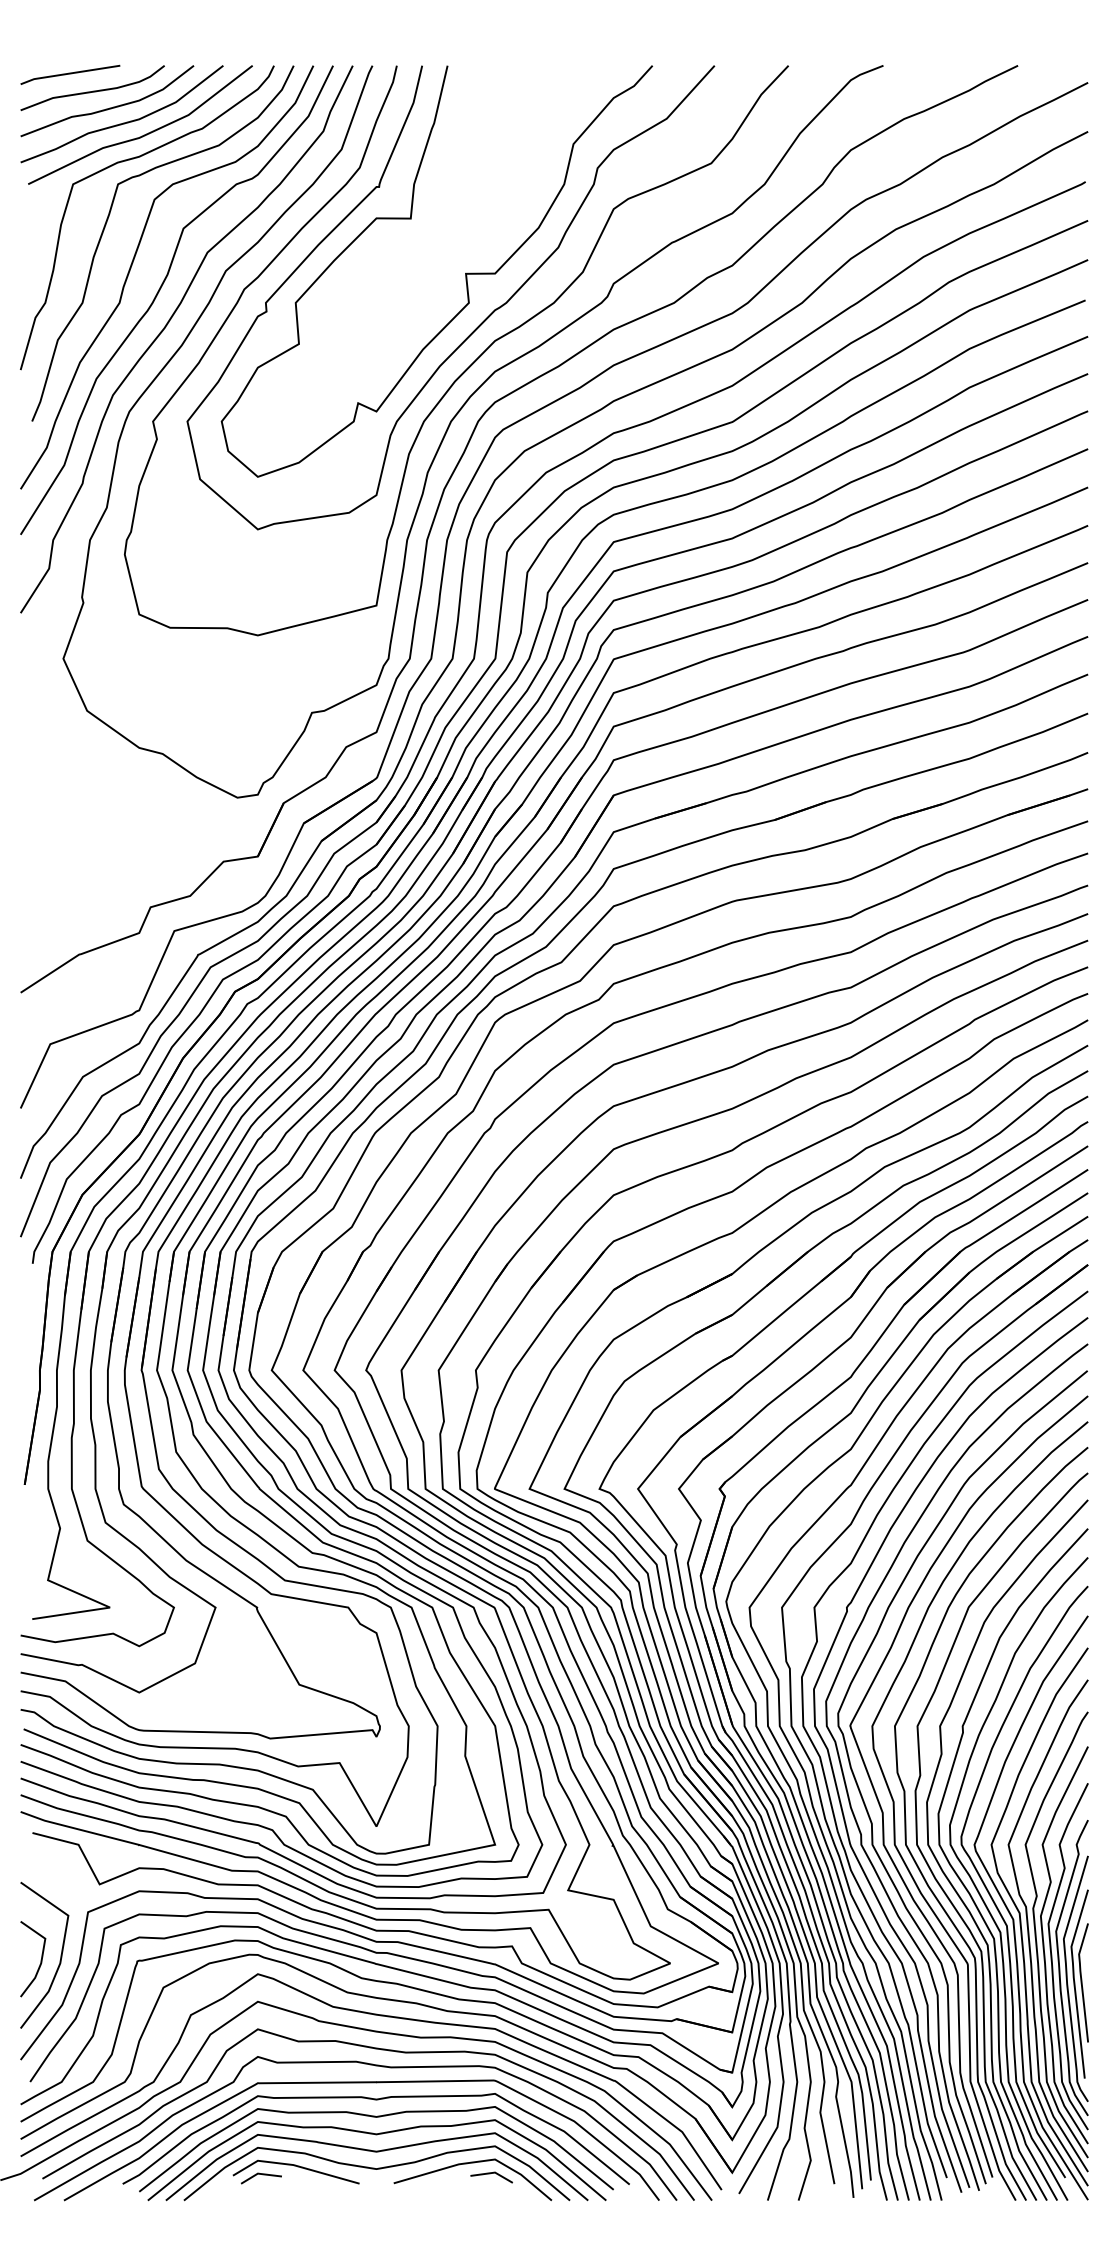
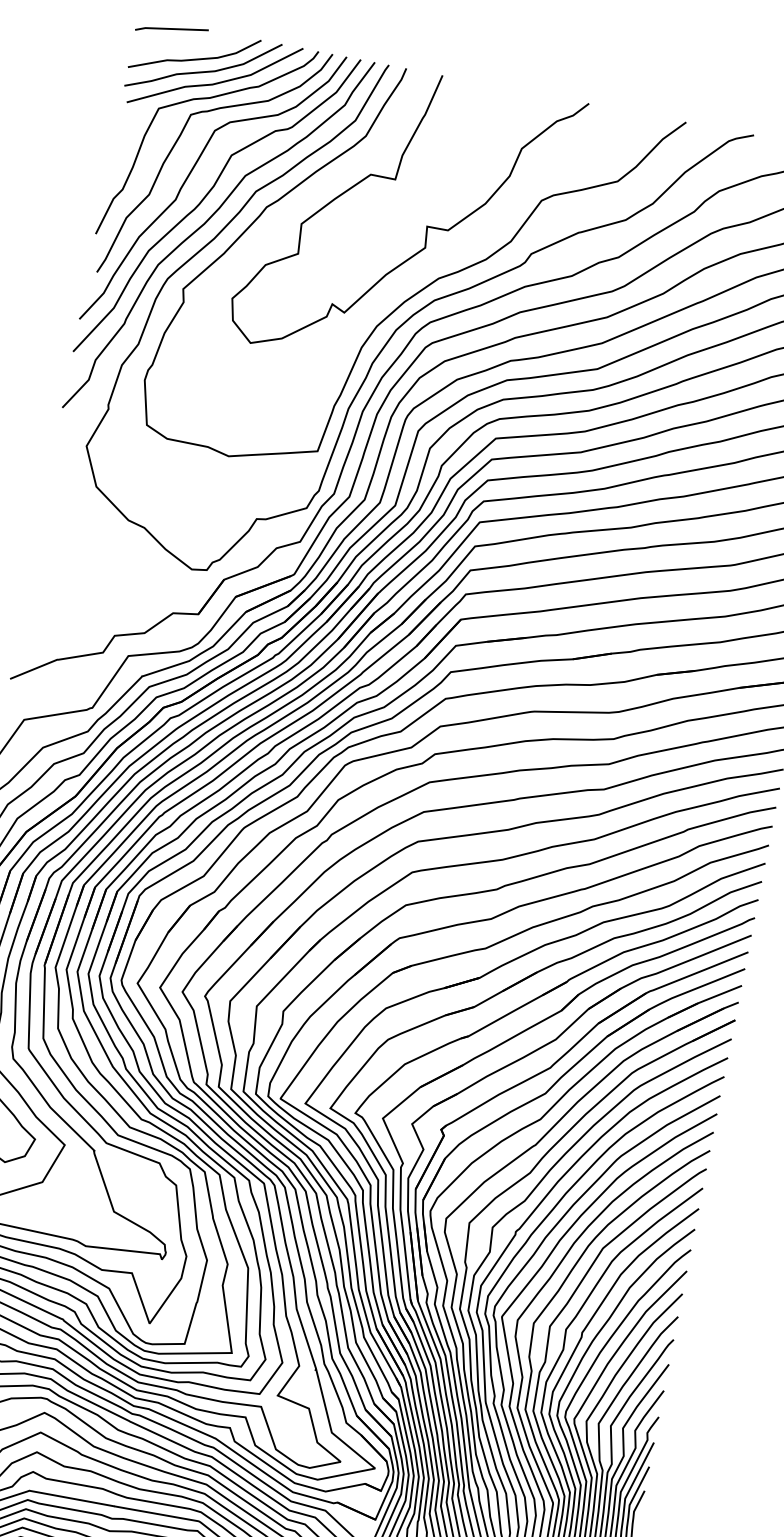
curve: (93, 90) -> (186, 44), removed
curve: (478, 325) -> (429, 265), removed

